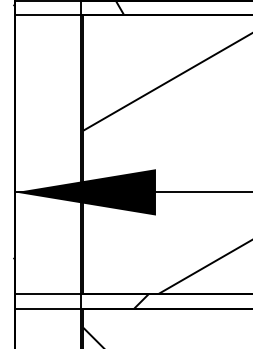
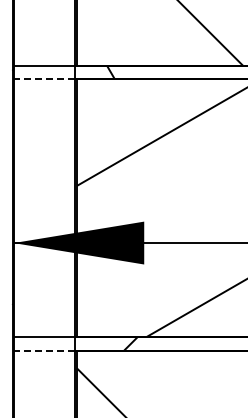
line: (48, 15) -> (44, 79), solid -> dashed
line: (48, 308) -> (44, 350), solid -> dashed

